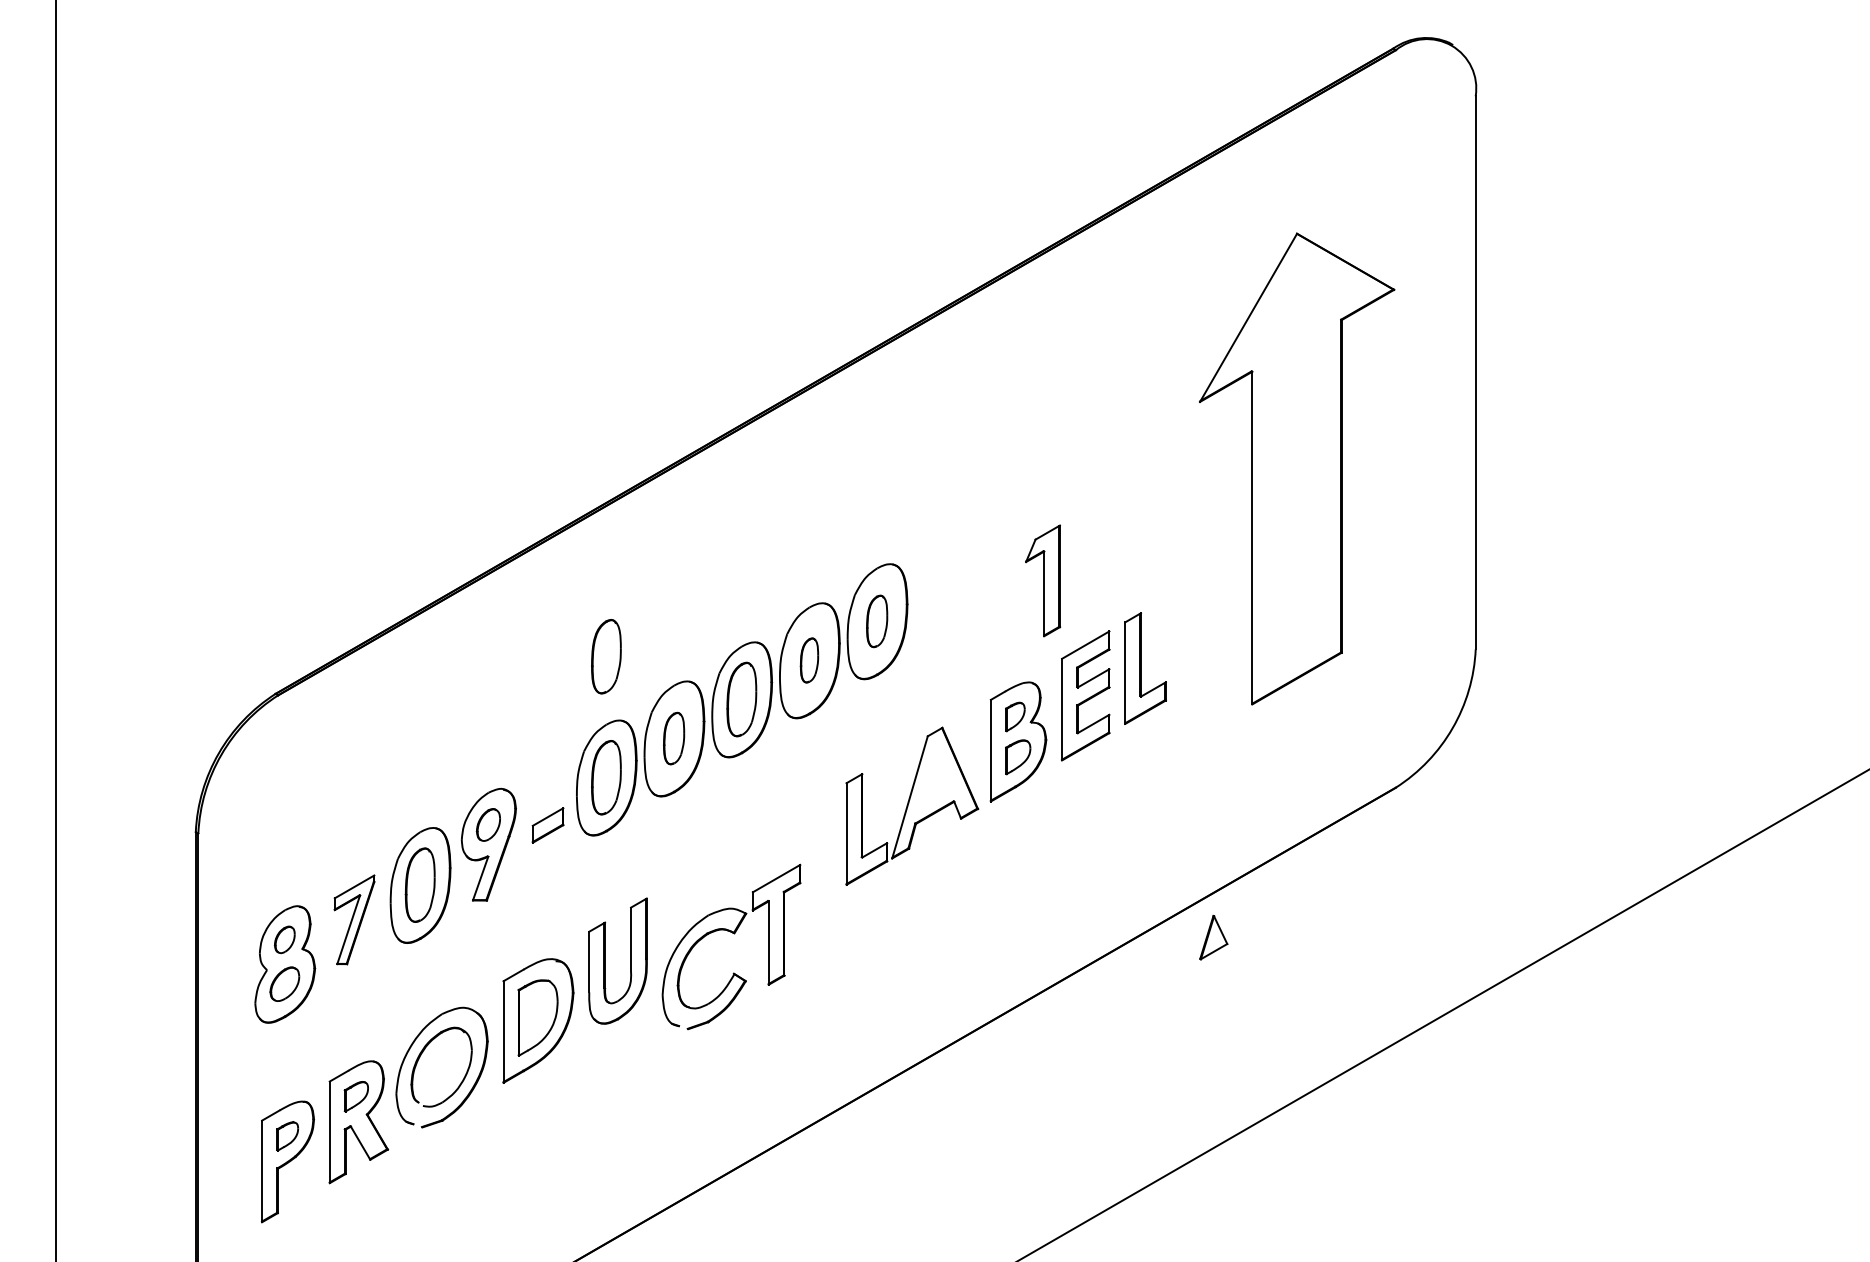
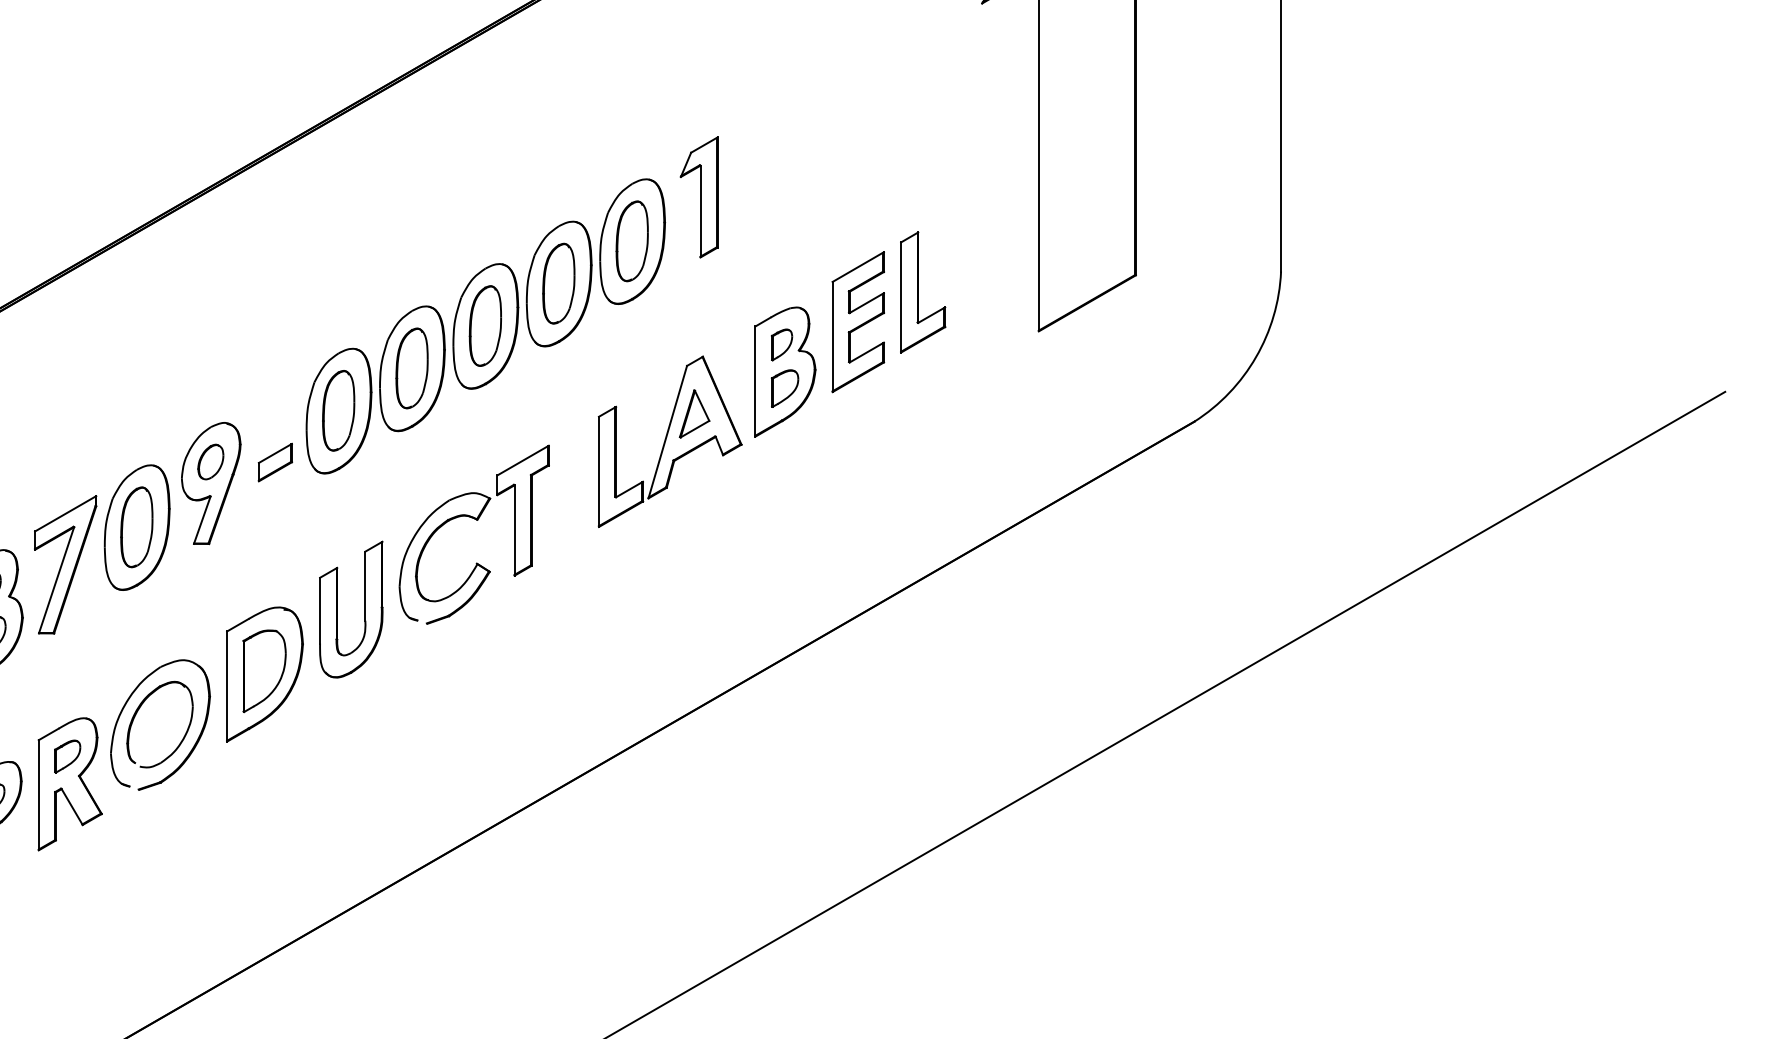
part: (1043, 580) -> (699, 197), moved
part: (876, 621) -> (631, 241), size x1.43
part: (606, 656) -> (338, 279), removed
part: (809, 660) -> (558, 283), size x1.67
part: (673, 738) -> (411, 368), size x1.43
part: (354, 919) -> (65, 564), size x1.43
part: (734, 934) -> (477, 521), moved
part: (1213, 937) -> (694, 413), moved

